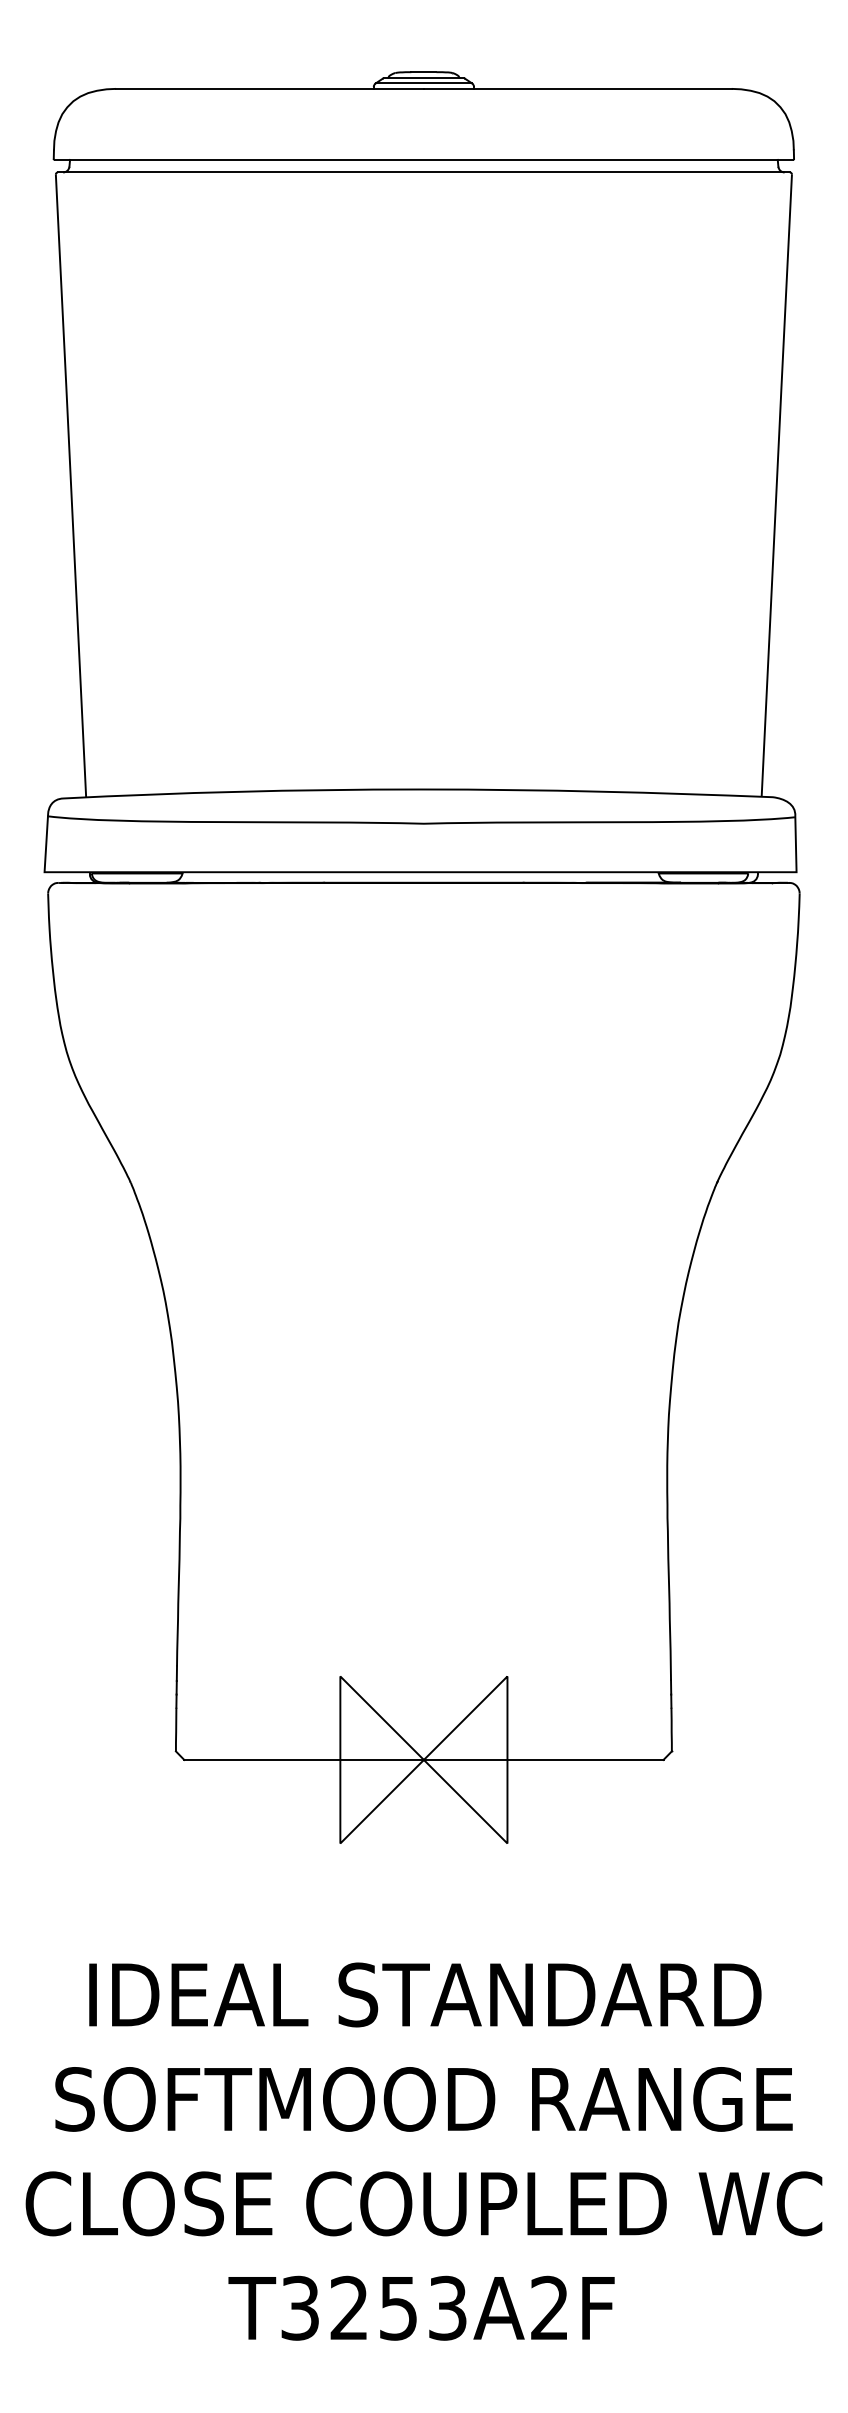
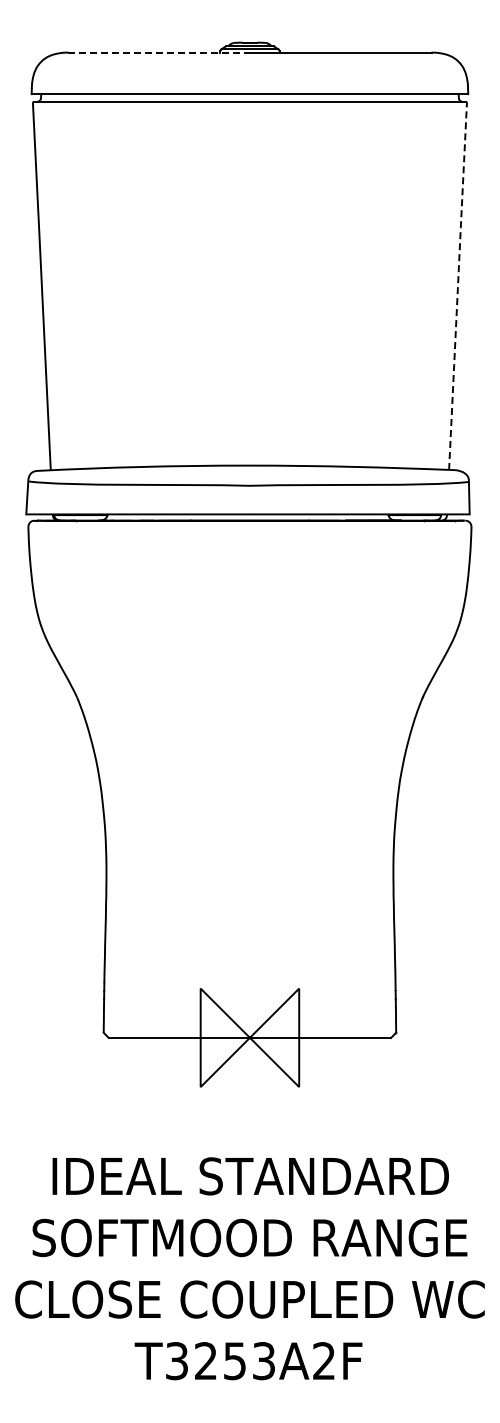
line: (270, 88) -> (159, 52), solid -> dashed
line: (775, 485) -> (457, 286), solid -> dashed

